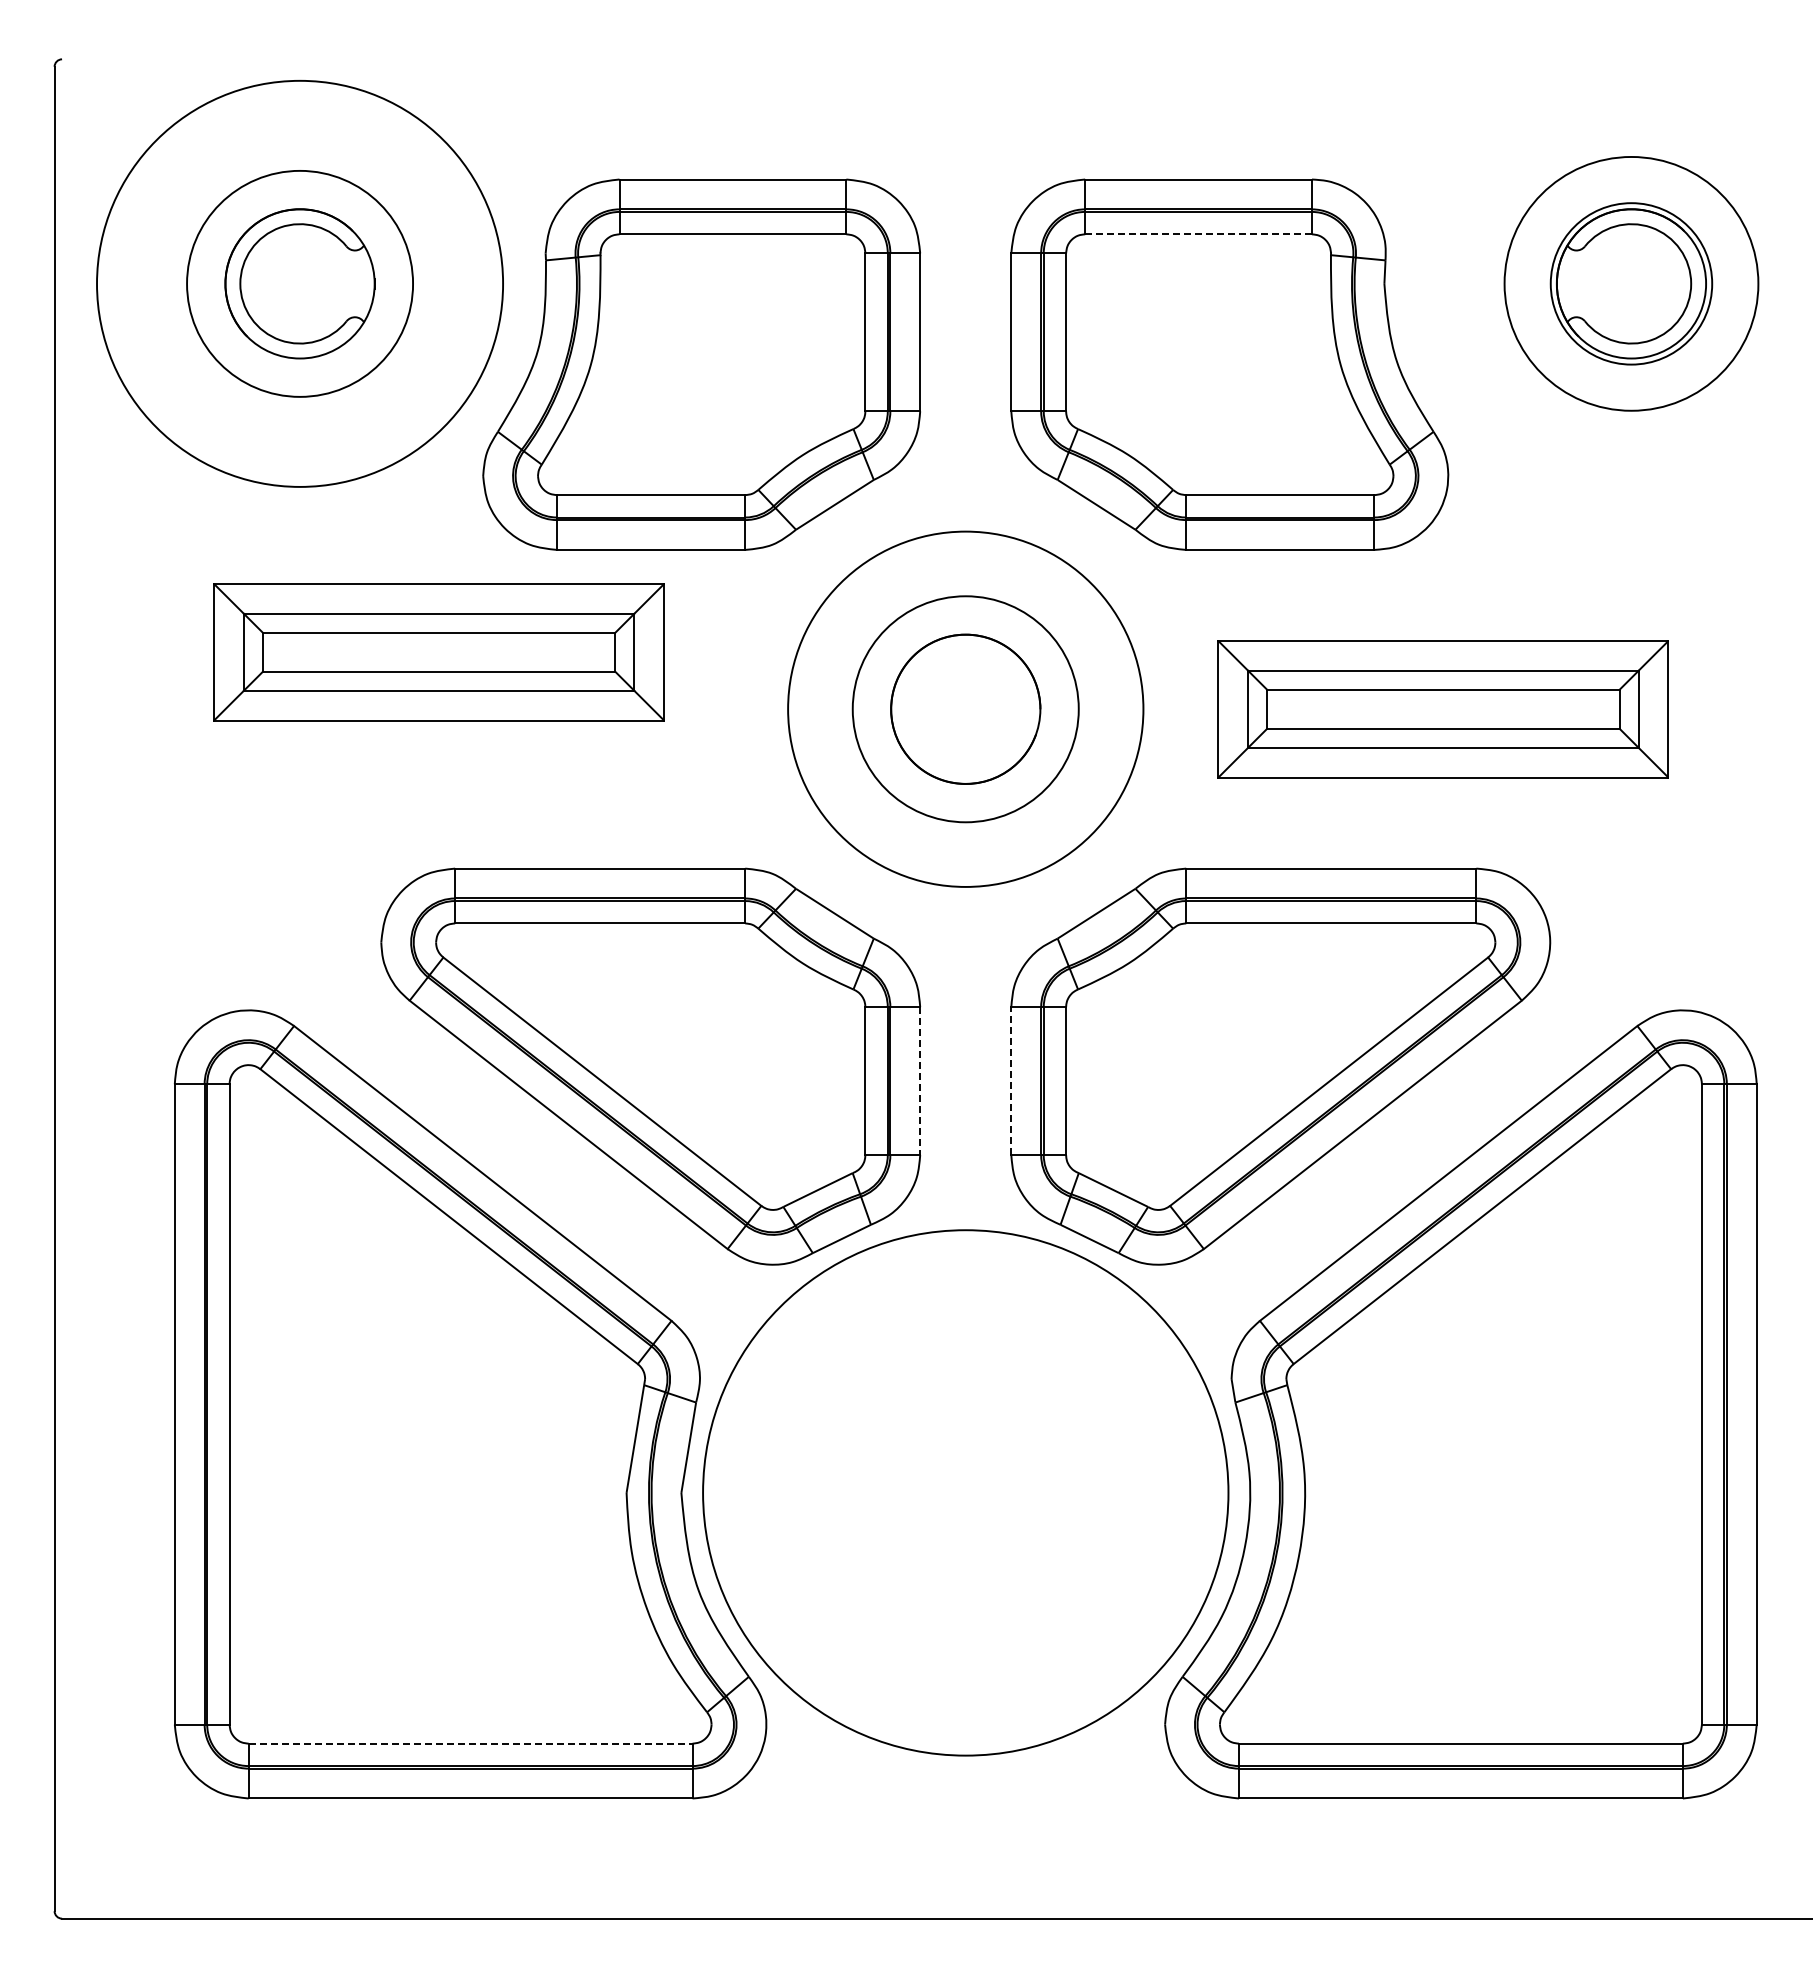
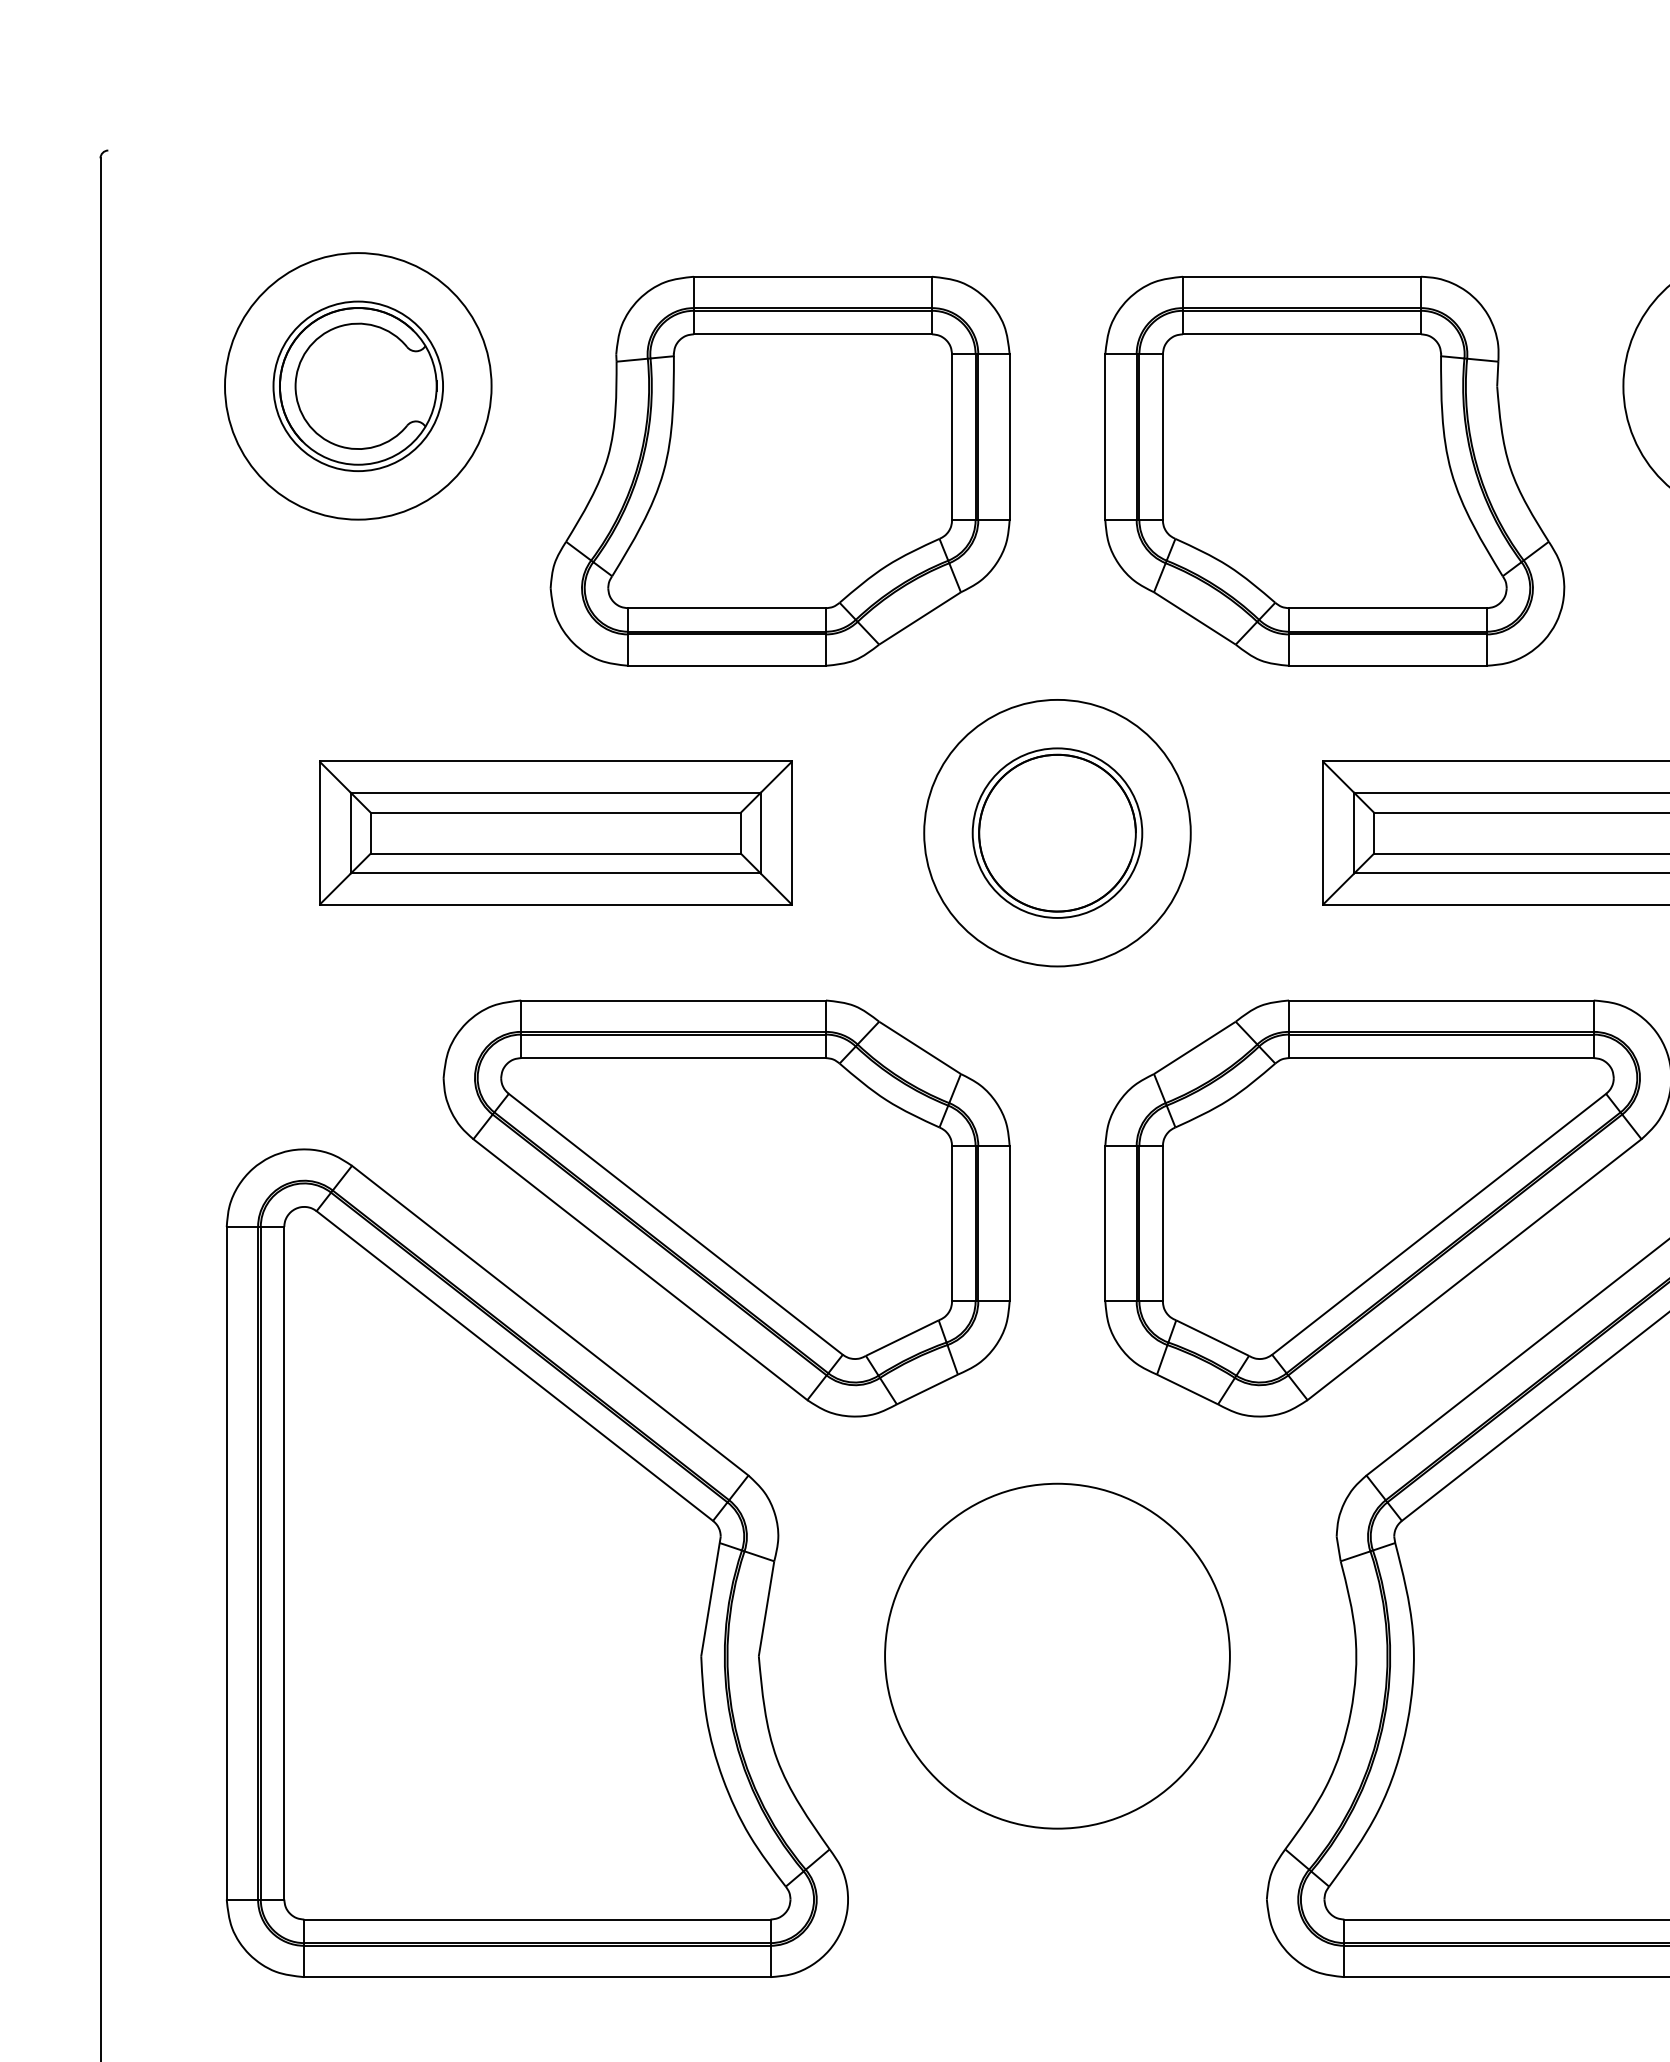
line: (1198, 234) -> (1301, 334), dashed -> solid
circle: (299, 283) -> (357, 385), size x0.62
circle: (299, 283) -> (357, 385), size x0.71
part: (438, 652) -> (555, 833), moved
circle: (965, 709) -> (1057, 833), size x0.71
circle: (965, 709) -> (1057, 833), size x0.71
line: (1011, 1080) -> (1105, 1223), dashed -> solid
line: (920, 1081) -> (1009, 1224), dashed -> solid
circle: (965, 1492) -> (1057, 1655), size x0.62
line: (470, 1743) -> (537, 1919), dashed -> solid

